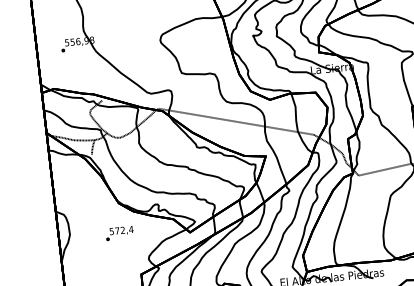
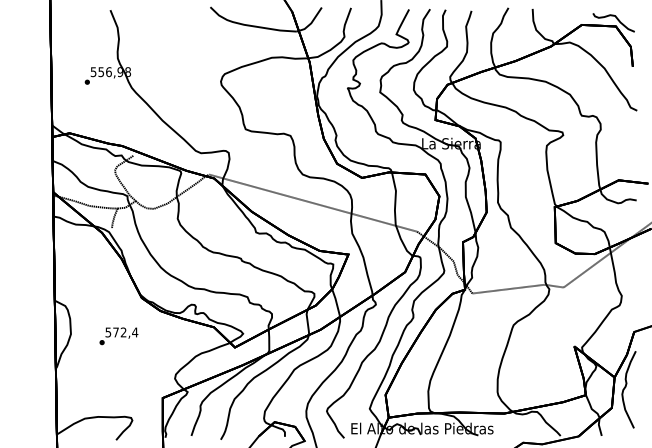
text: (119, 233) -> (118, 336), moved

